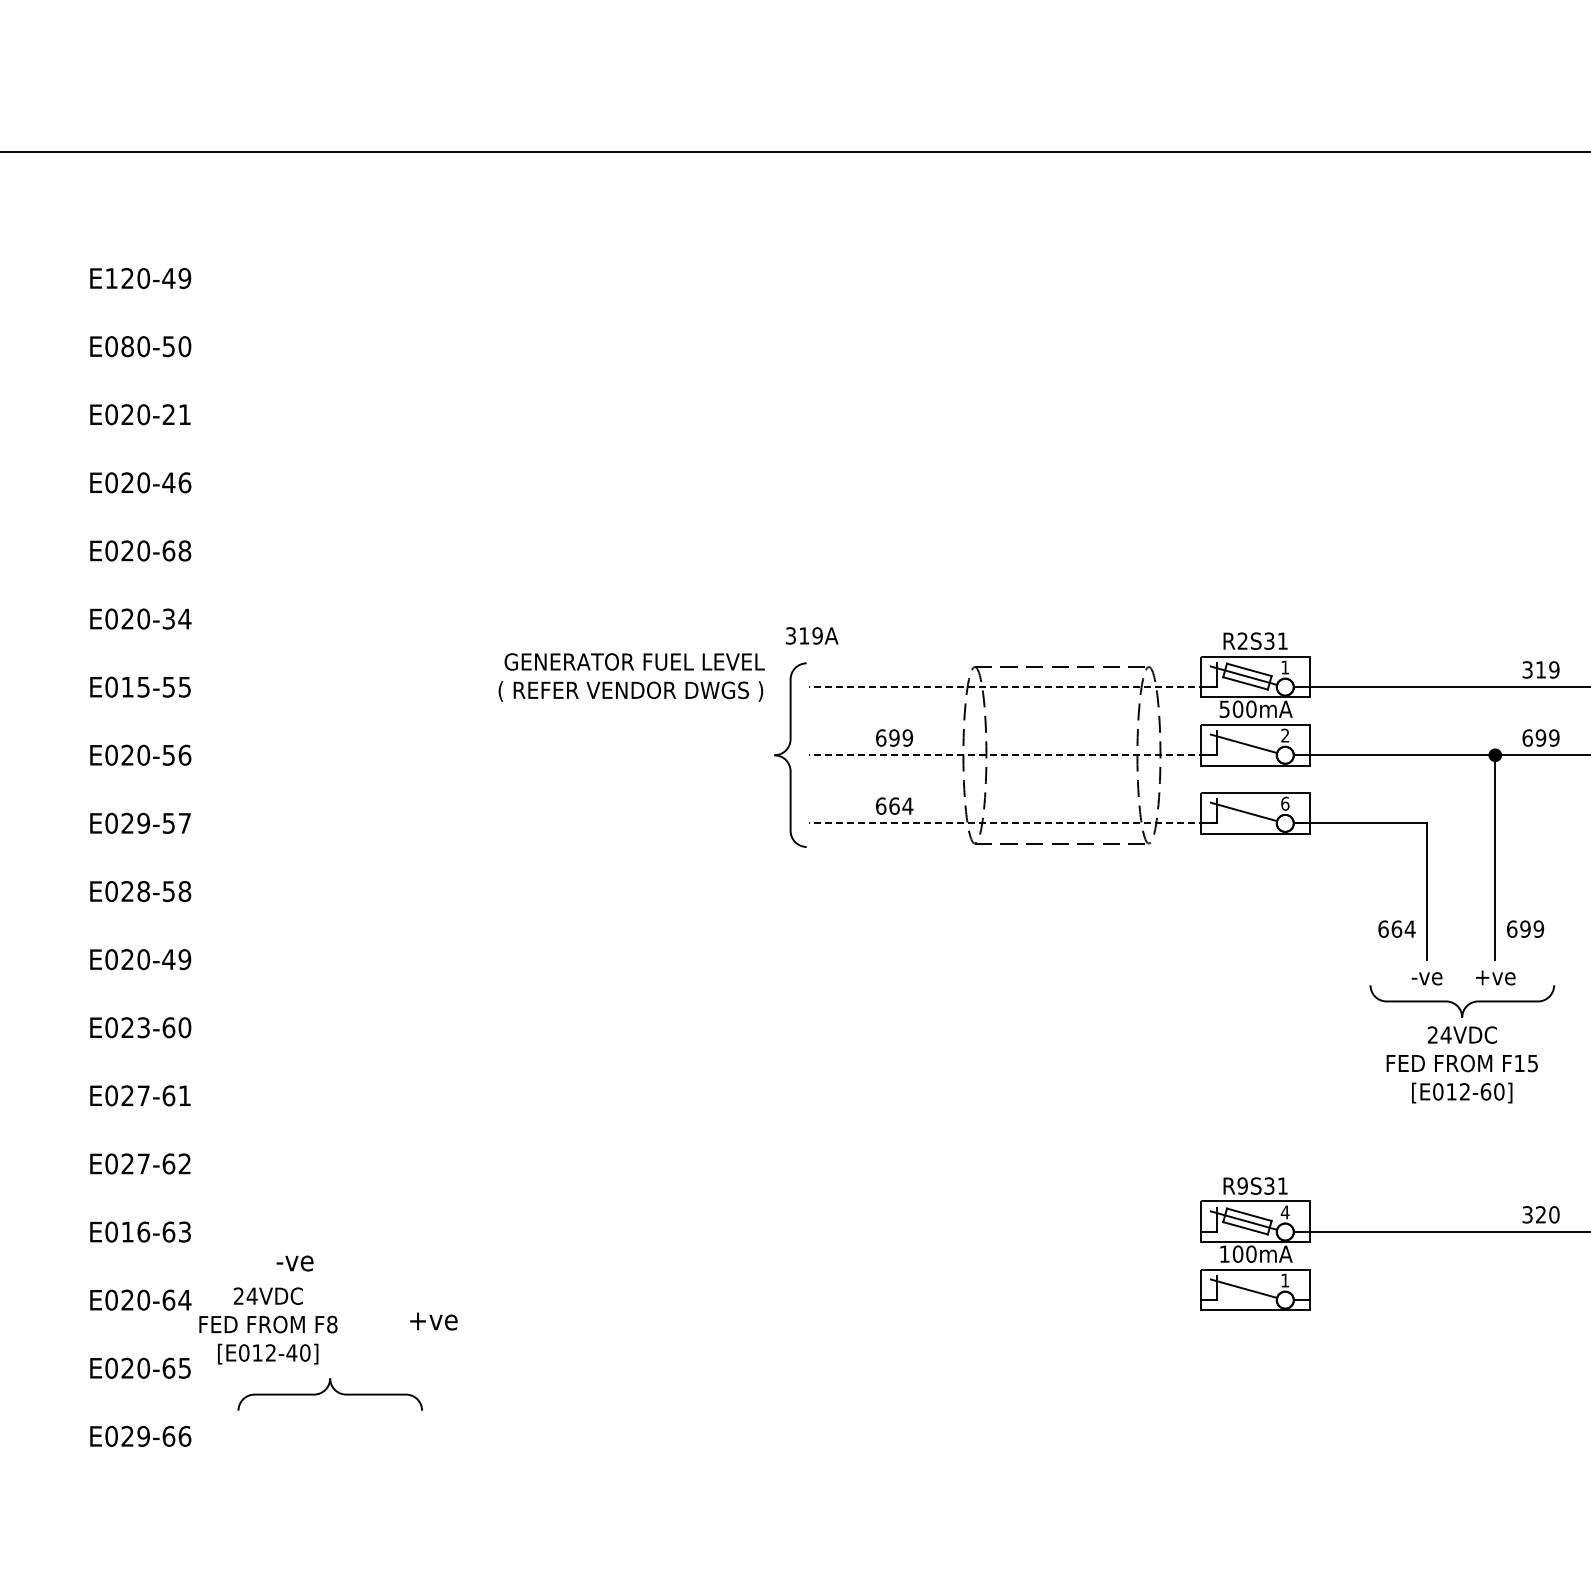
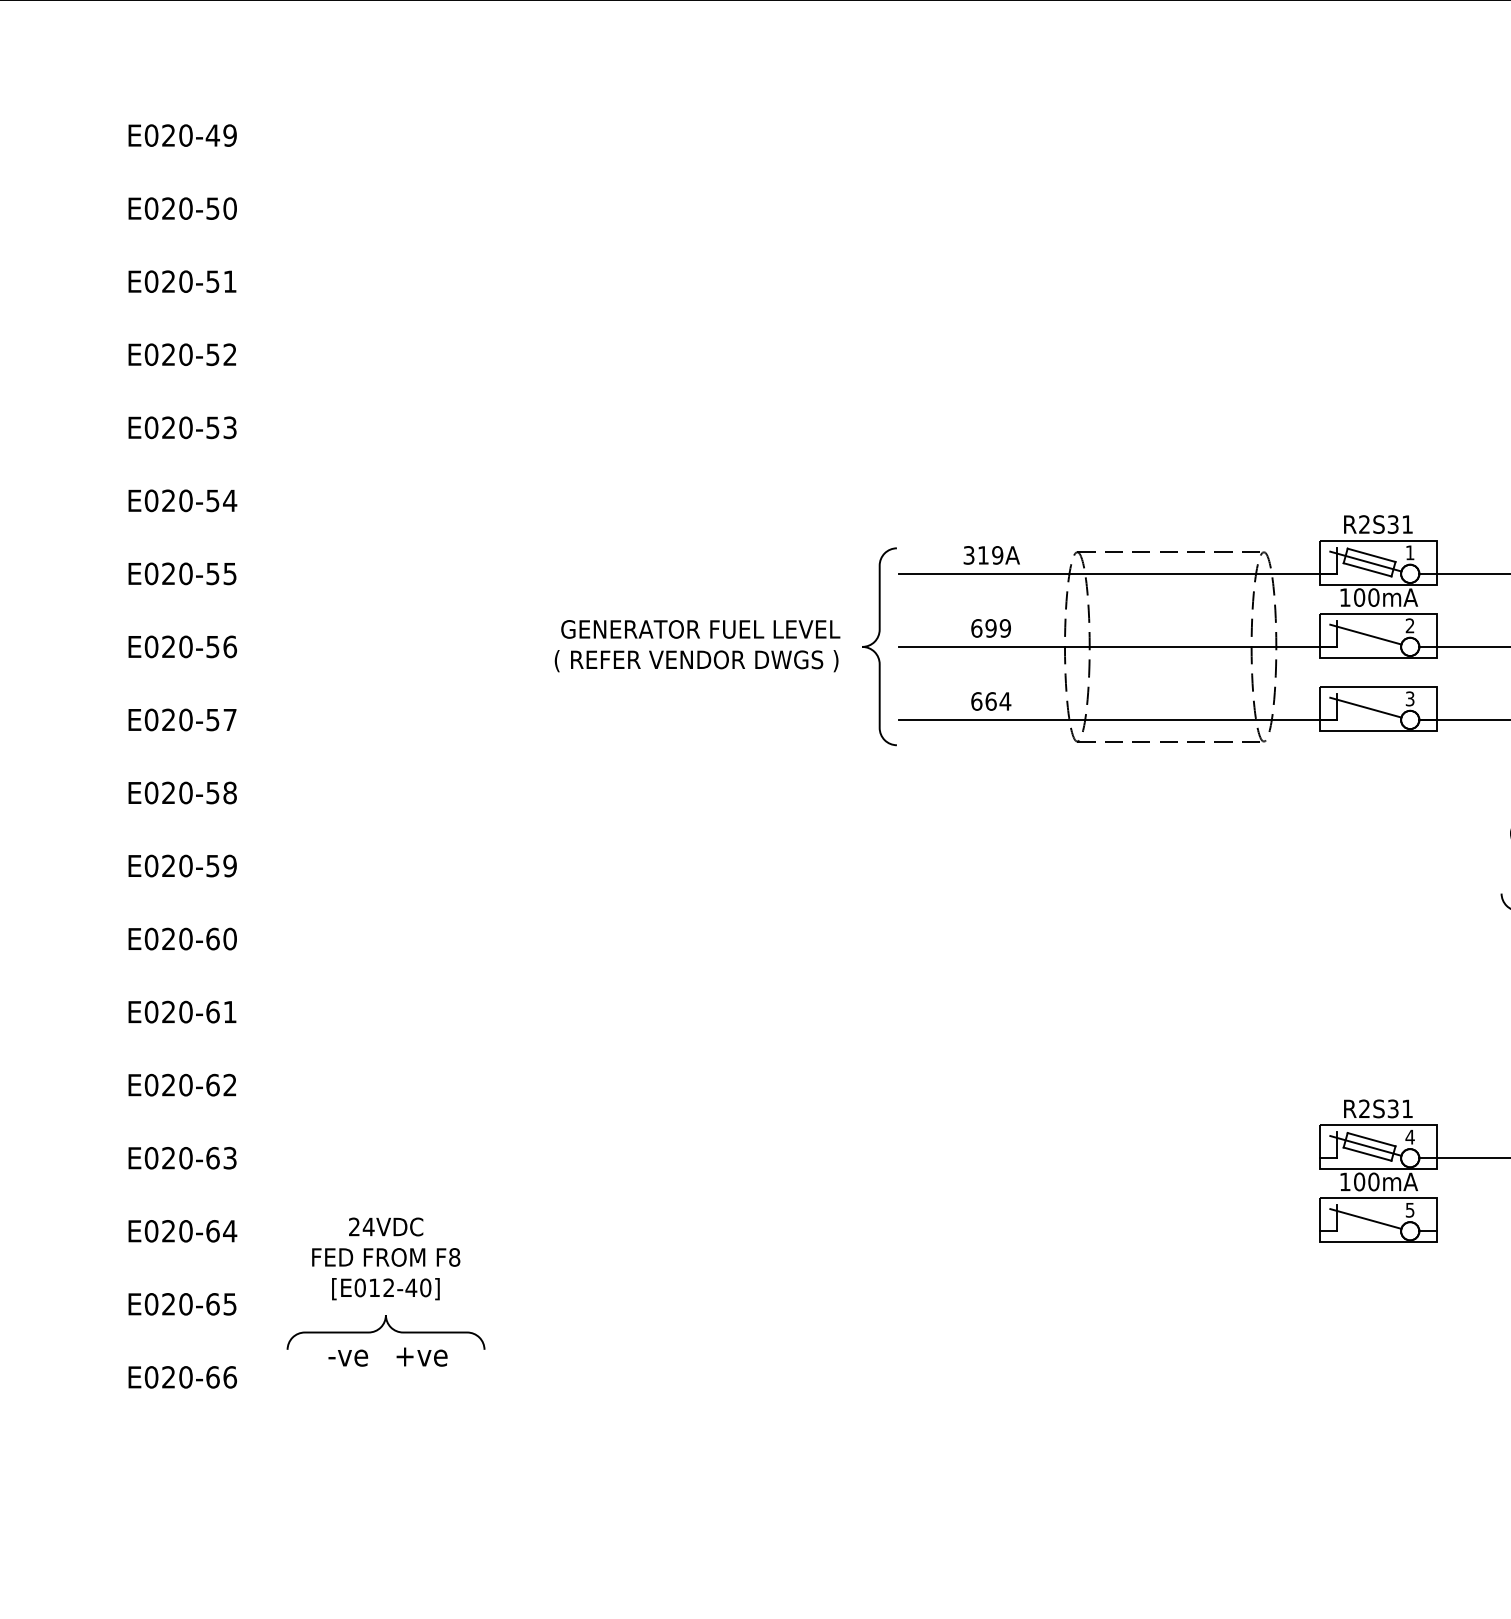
text: (111, 278) -> (151, 135), E120-49 -> E020-49
text: (127, 346) -> (168, 208), E080-50 -> E020-50
text: (168, 414) -> (212, 281), E020-21 -> E020-51
text: (176, 482) -> (221, 354), E020-46 -> E020-52
text: (176, 550) -> (221, 427), E020-68 -> E020-53
text: (168, 618) -> (212, 500), E020-34 -> E020-54
text: (812, 635) -> (992, 554), moved
text: (631, 677) -> (697, 646), moved
text: (135, 686) -> (177, 573), E015-55 -> E020-55
line: (1012, 687) -> (1117, 574), dashed -> solid
text: (1224, 709) -> (1344, 597), 500mA -> 100mA
line: (1012, 755) -> (1117, 647), dashed -> solid
text: (1285, 803) -> (1410, 698), 6 -> 3
text: (143, 823) -> (185, 720), E029-57 -> E020-57
line: (1012, 823) -> (1117, 720), dashed -> solid
text: (143, 891) -> (185, 792), E028-58 -> E020-58
text: (168, 959) -> (212, 865), E020-49 -> E020-59
text: (143, 1027) -> (185, 938), E023-60 -> E020-60
text: (143, 1095) -> (185, 1011), E027-61 -> E020-61
text: (143, 1163) -> (185, 1084), E027-62 -> E020-62
text: (1242, 1185) -> (1364, 1108), R9S31 -> R2S31
text: (135, 1231) -> (177, 1157), E016-63 -> E020-63
text: (294, 1263) -> (347, 1358), moved
text: (1285, 1280) -> (1410, 1210), 1 -> 5
text: (433, 1321) -> (421, 1357), moved
text: (268, 1325) -> (386, 1258), moved
text: (143, 1436) -> (185, 1377), E029-66 -> E020-66

